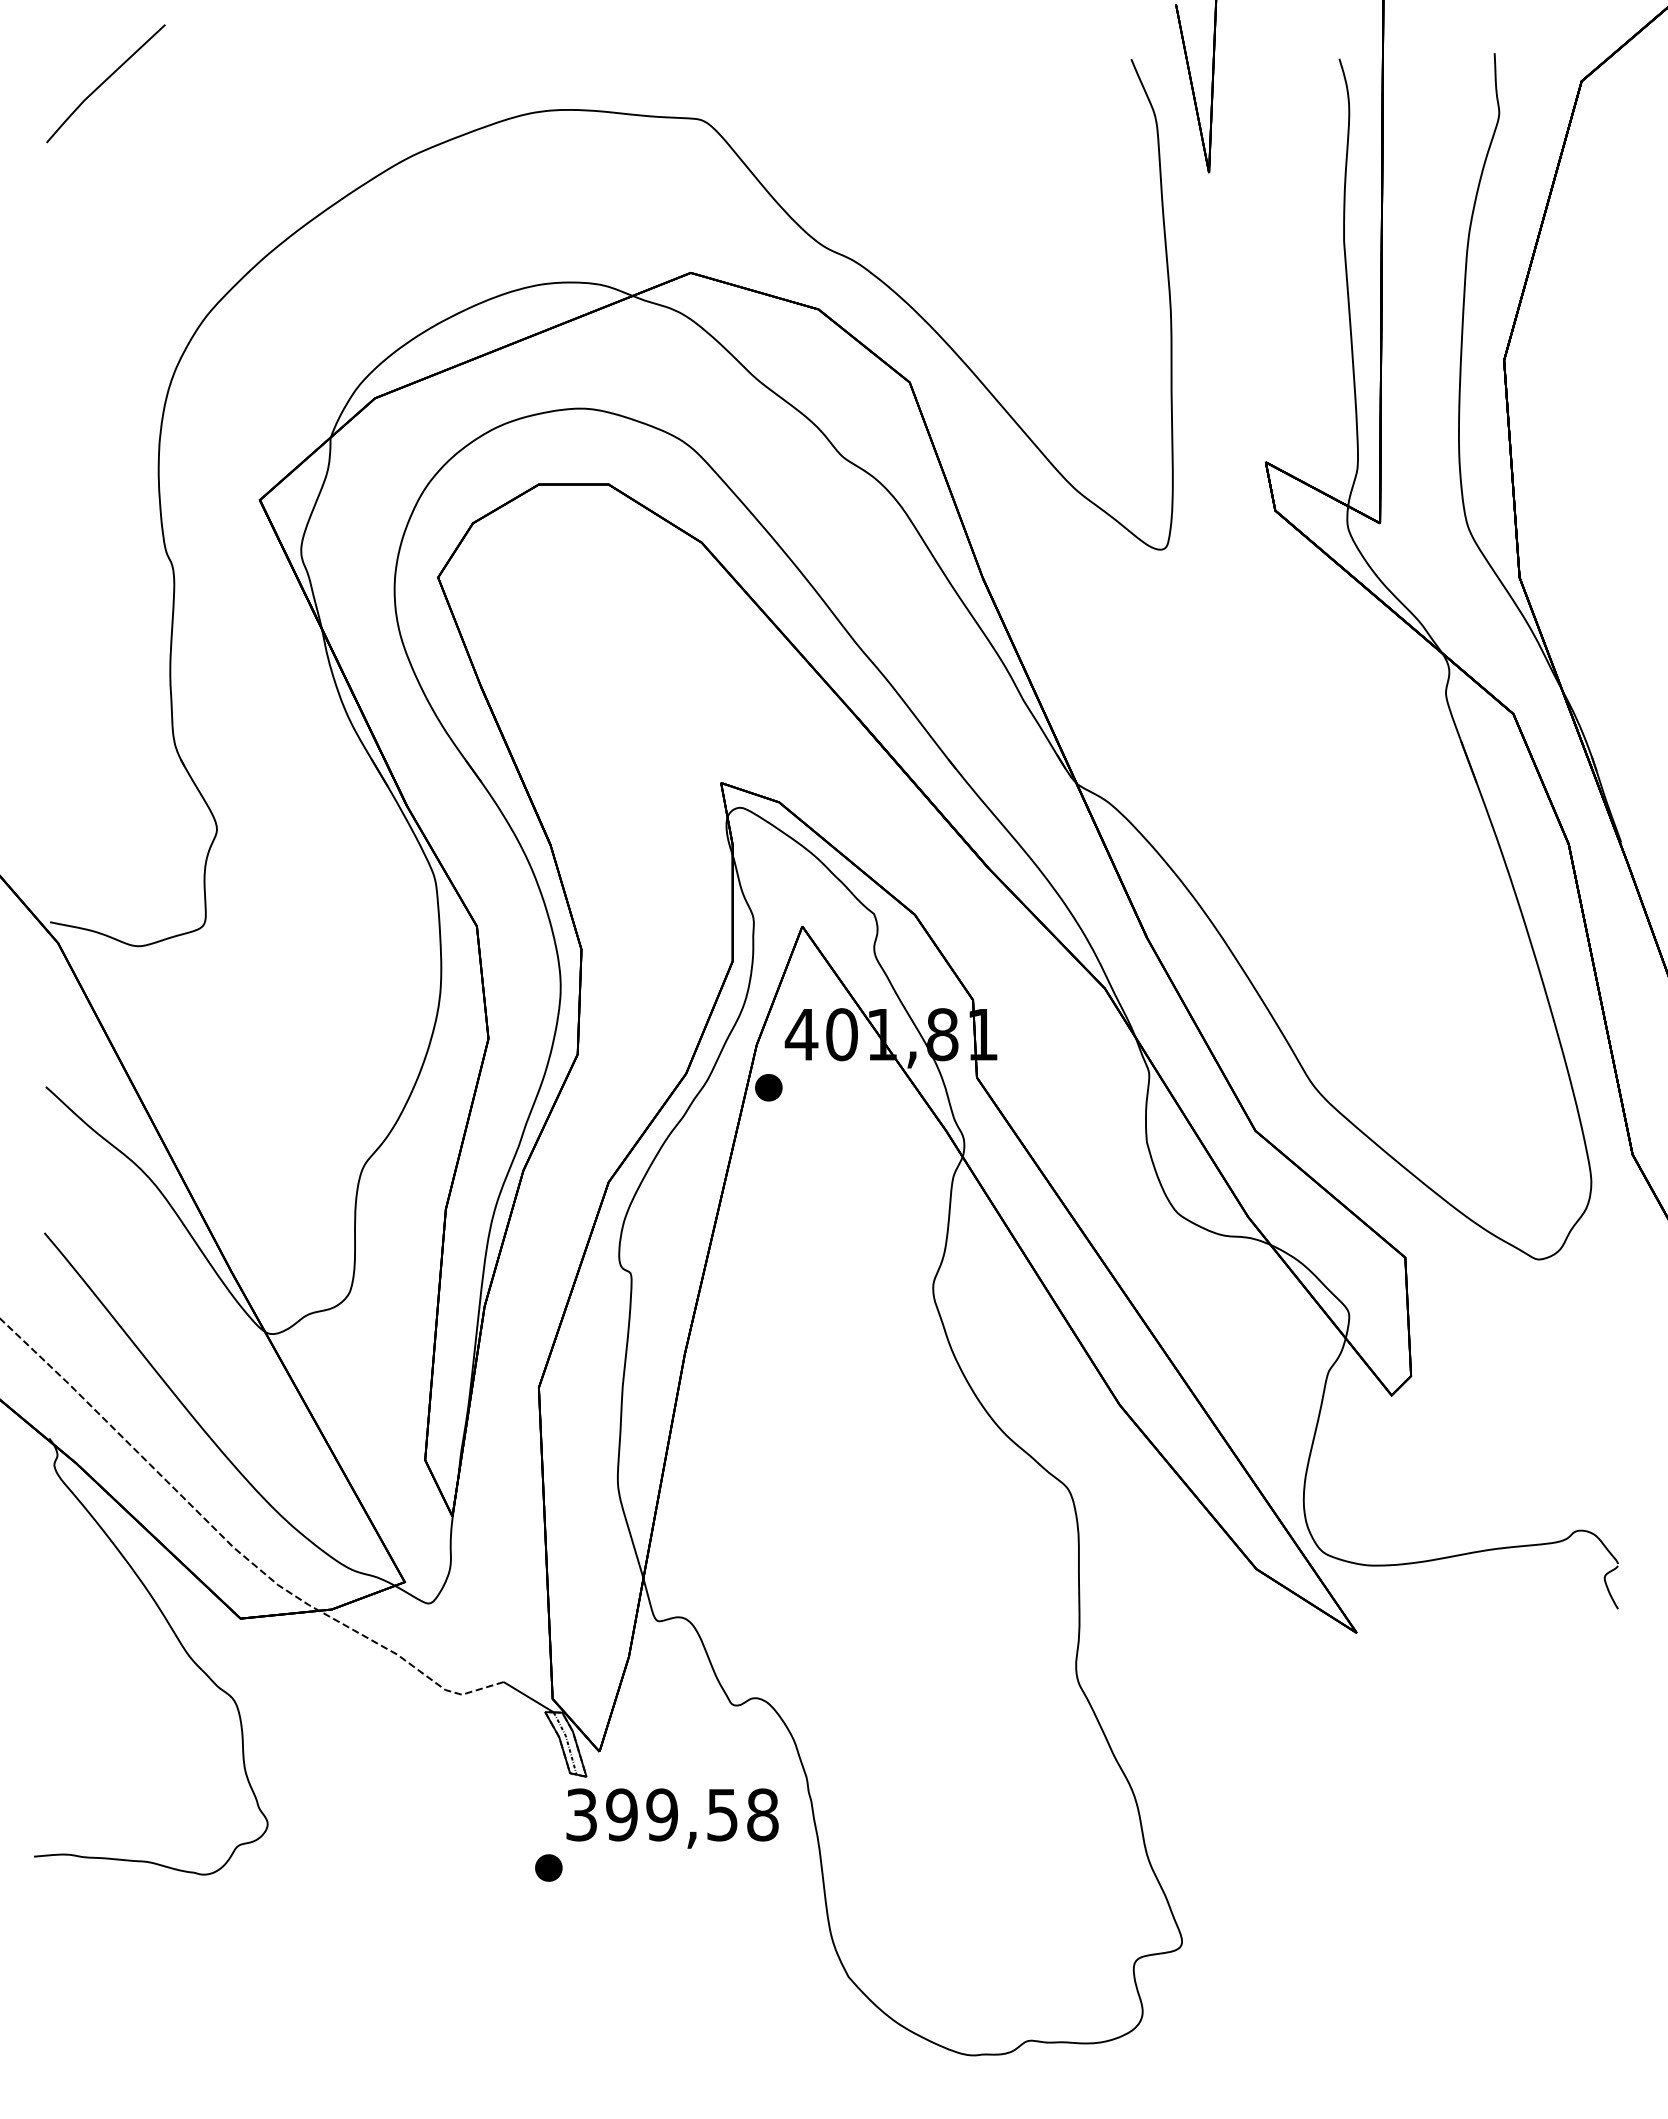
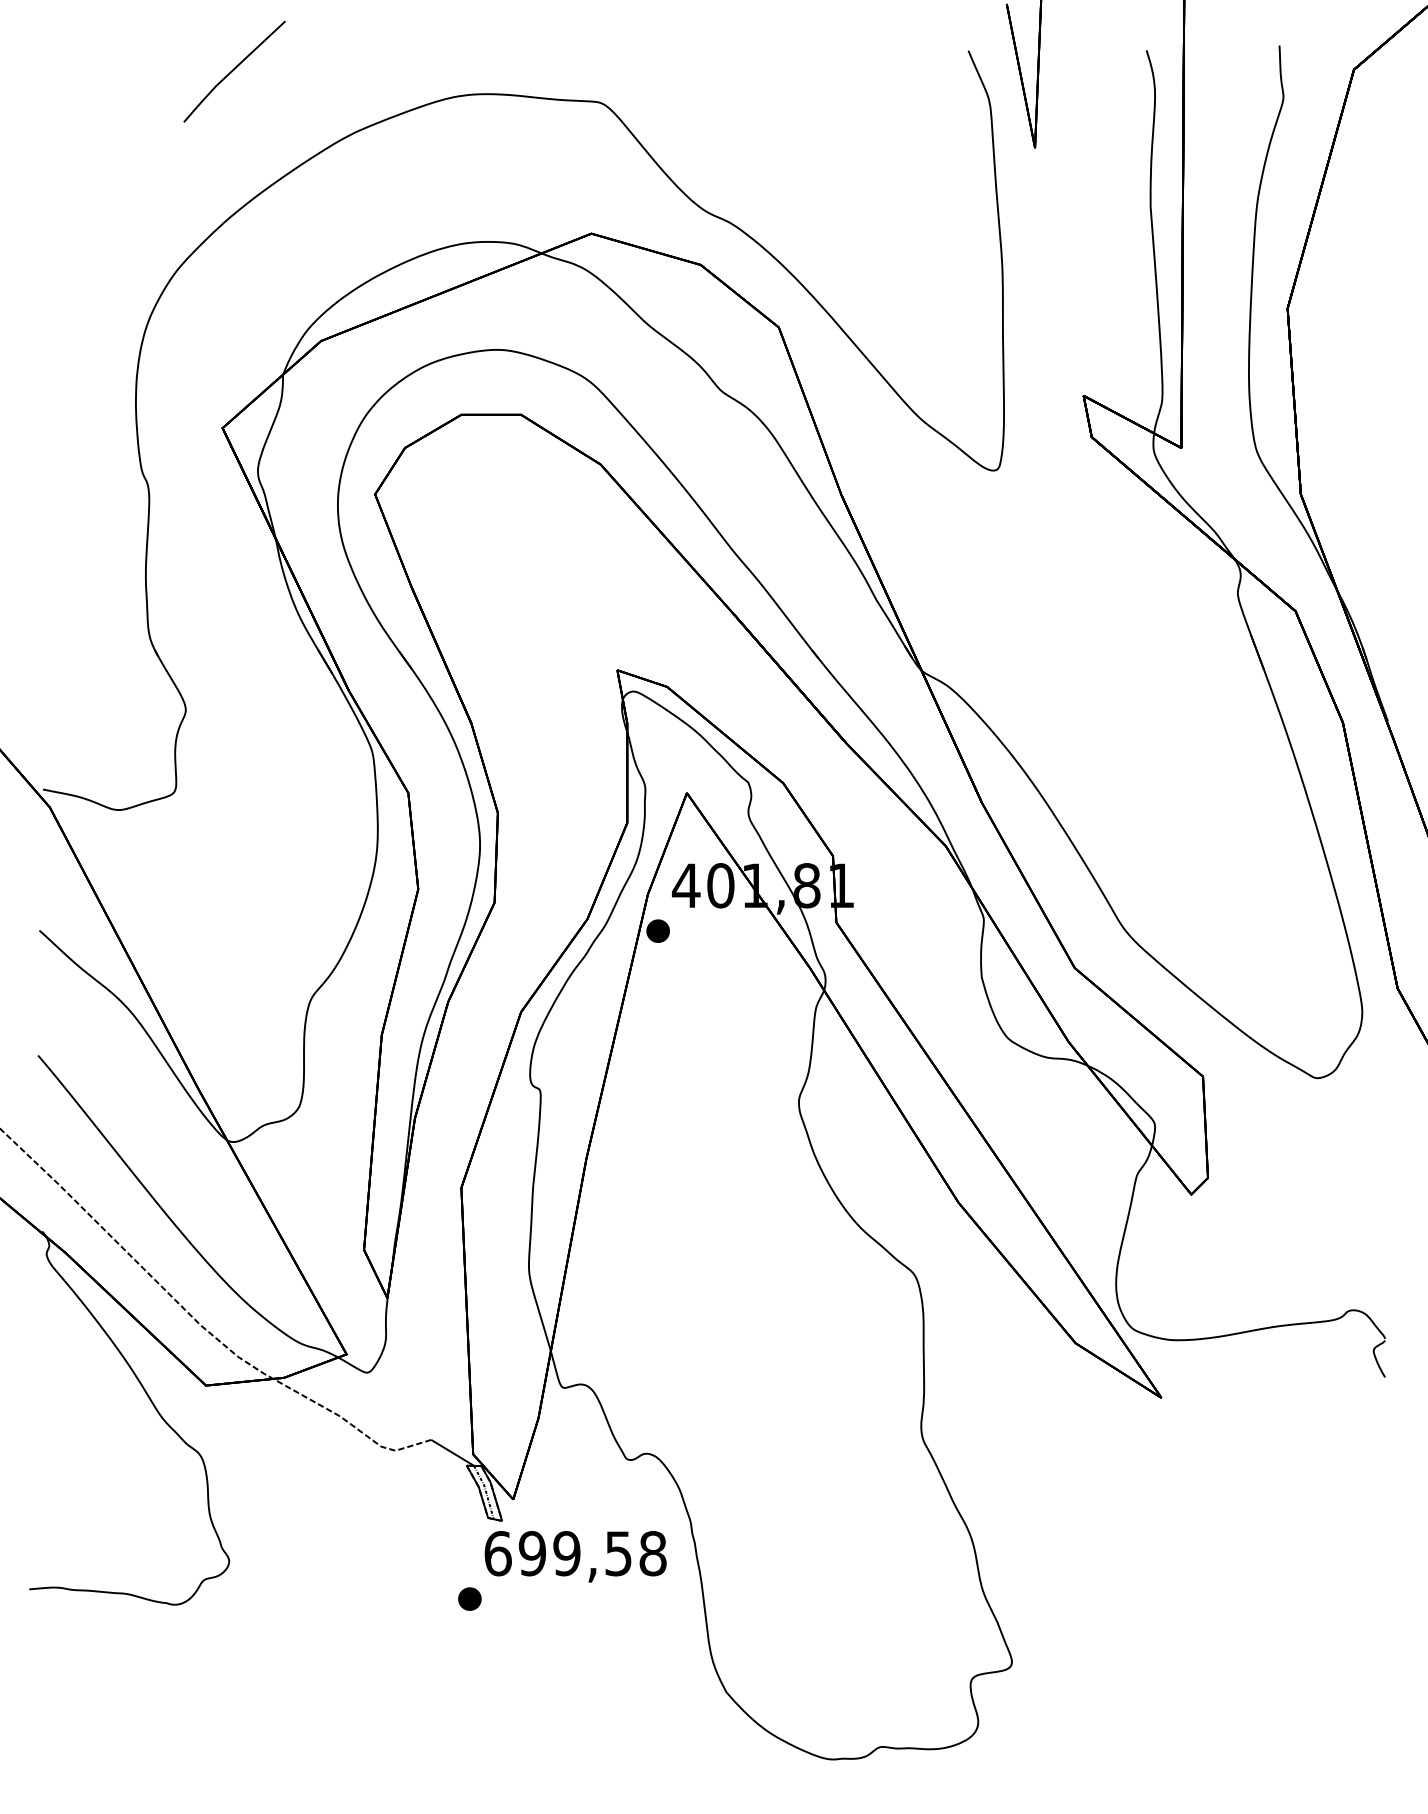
part: (105, 83) -> (234, 71), moved
text: (581, 1814) -> (497, 1553), 399,58 -> 699,58

